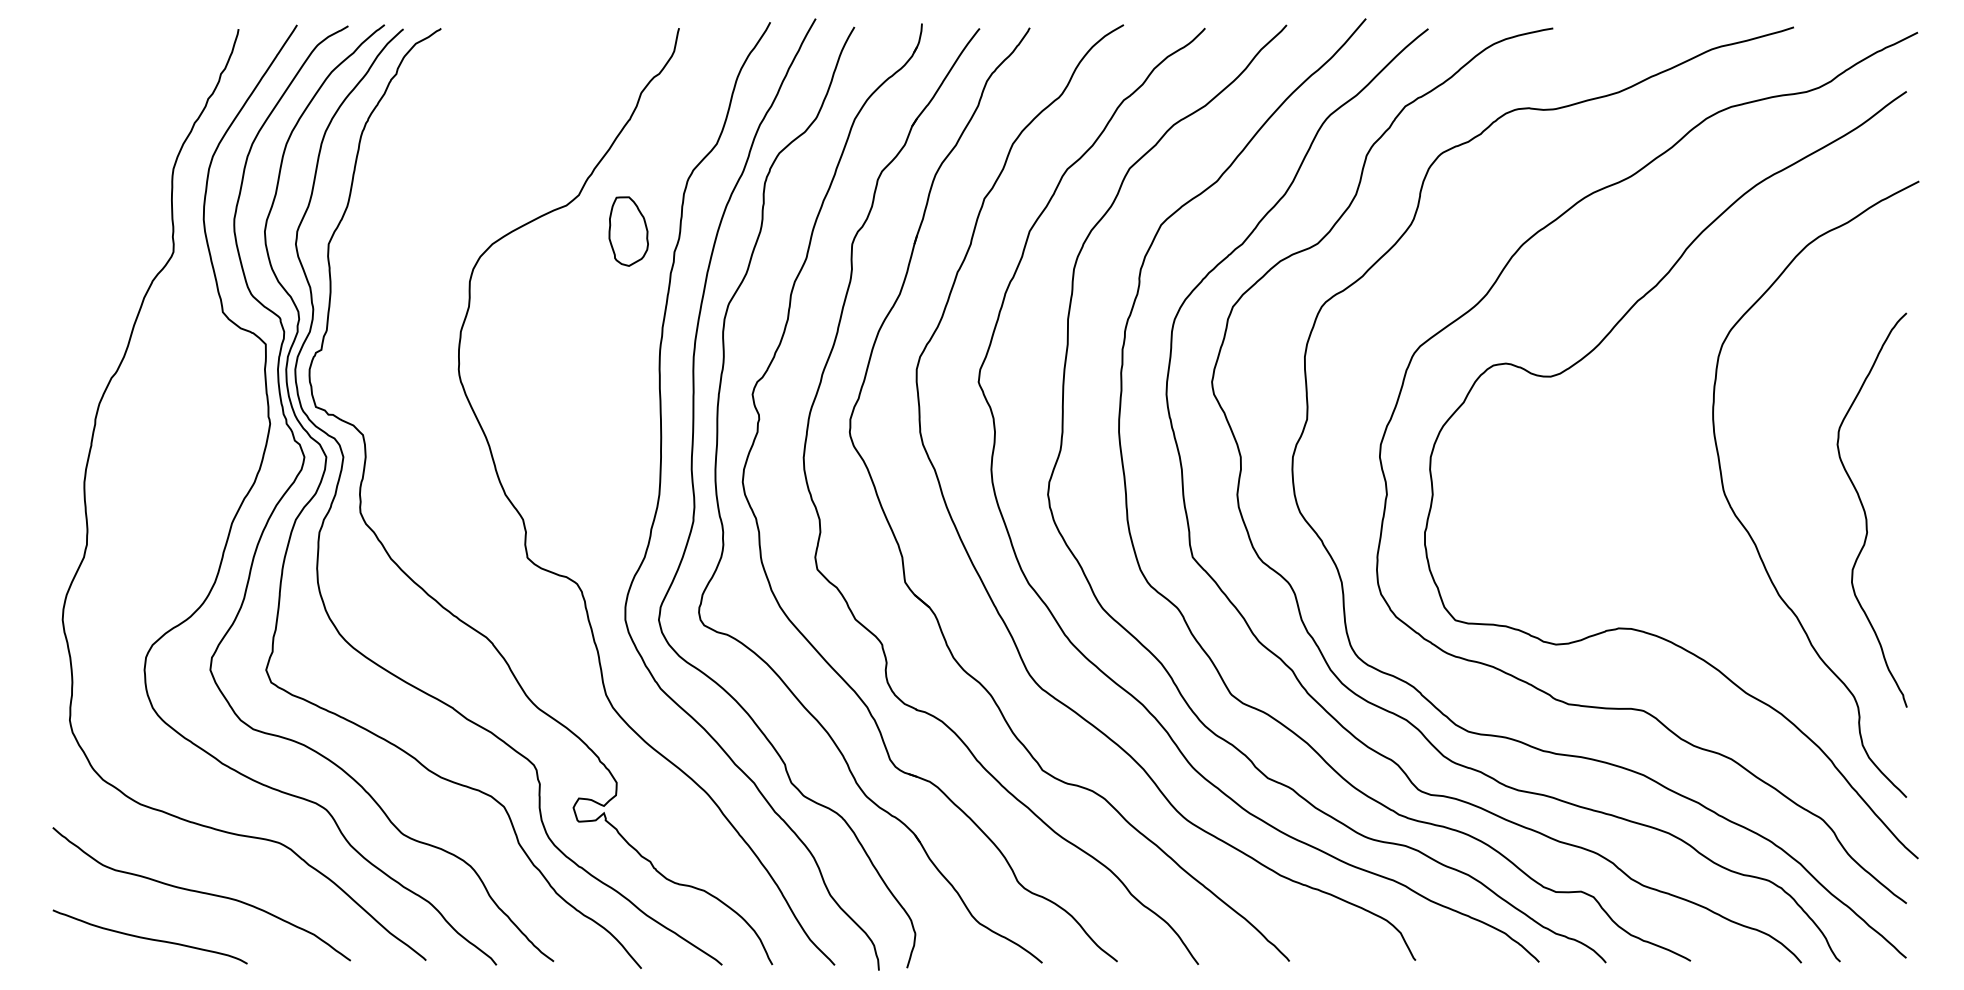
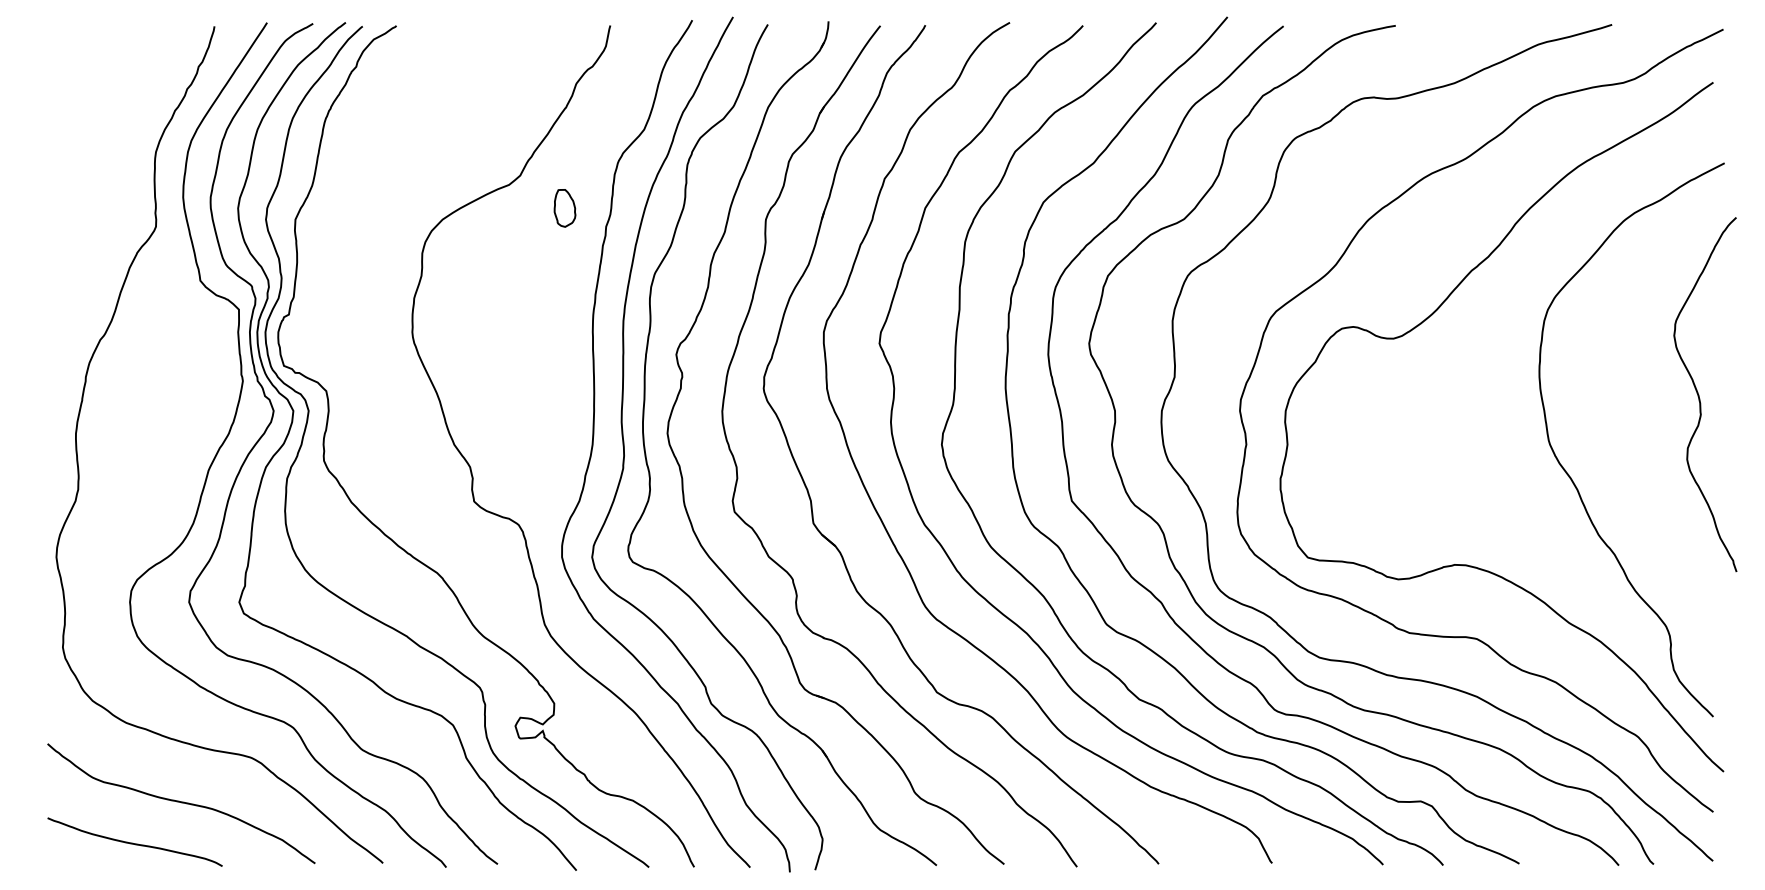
part: (628, 231) -> (564, 208), size x0.6
curve: (1865, 511) -> (1699, 395), moved

